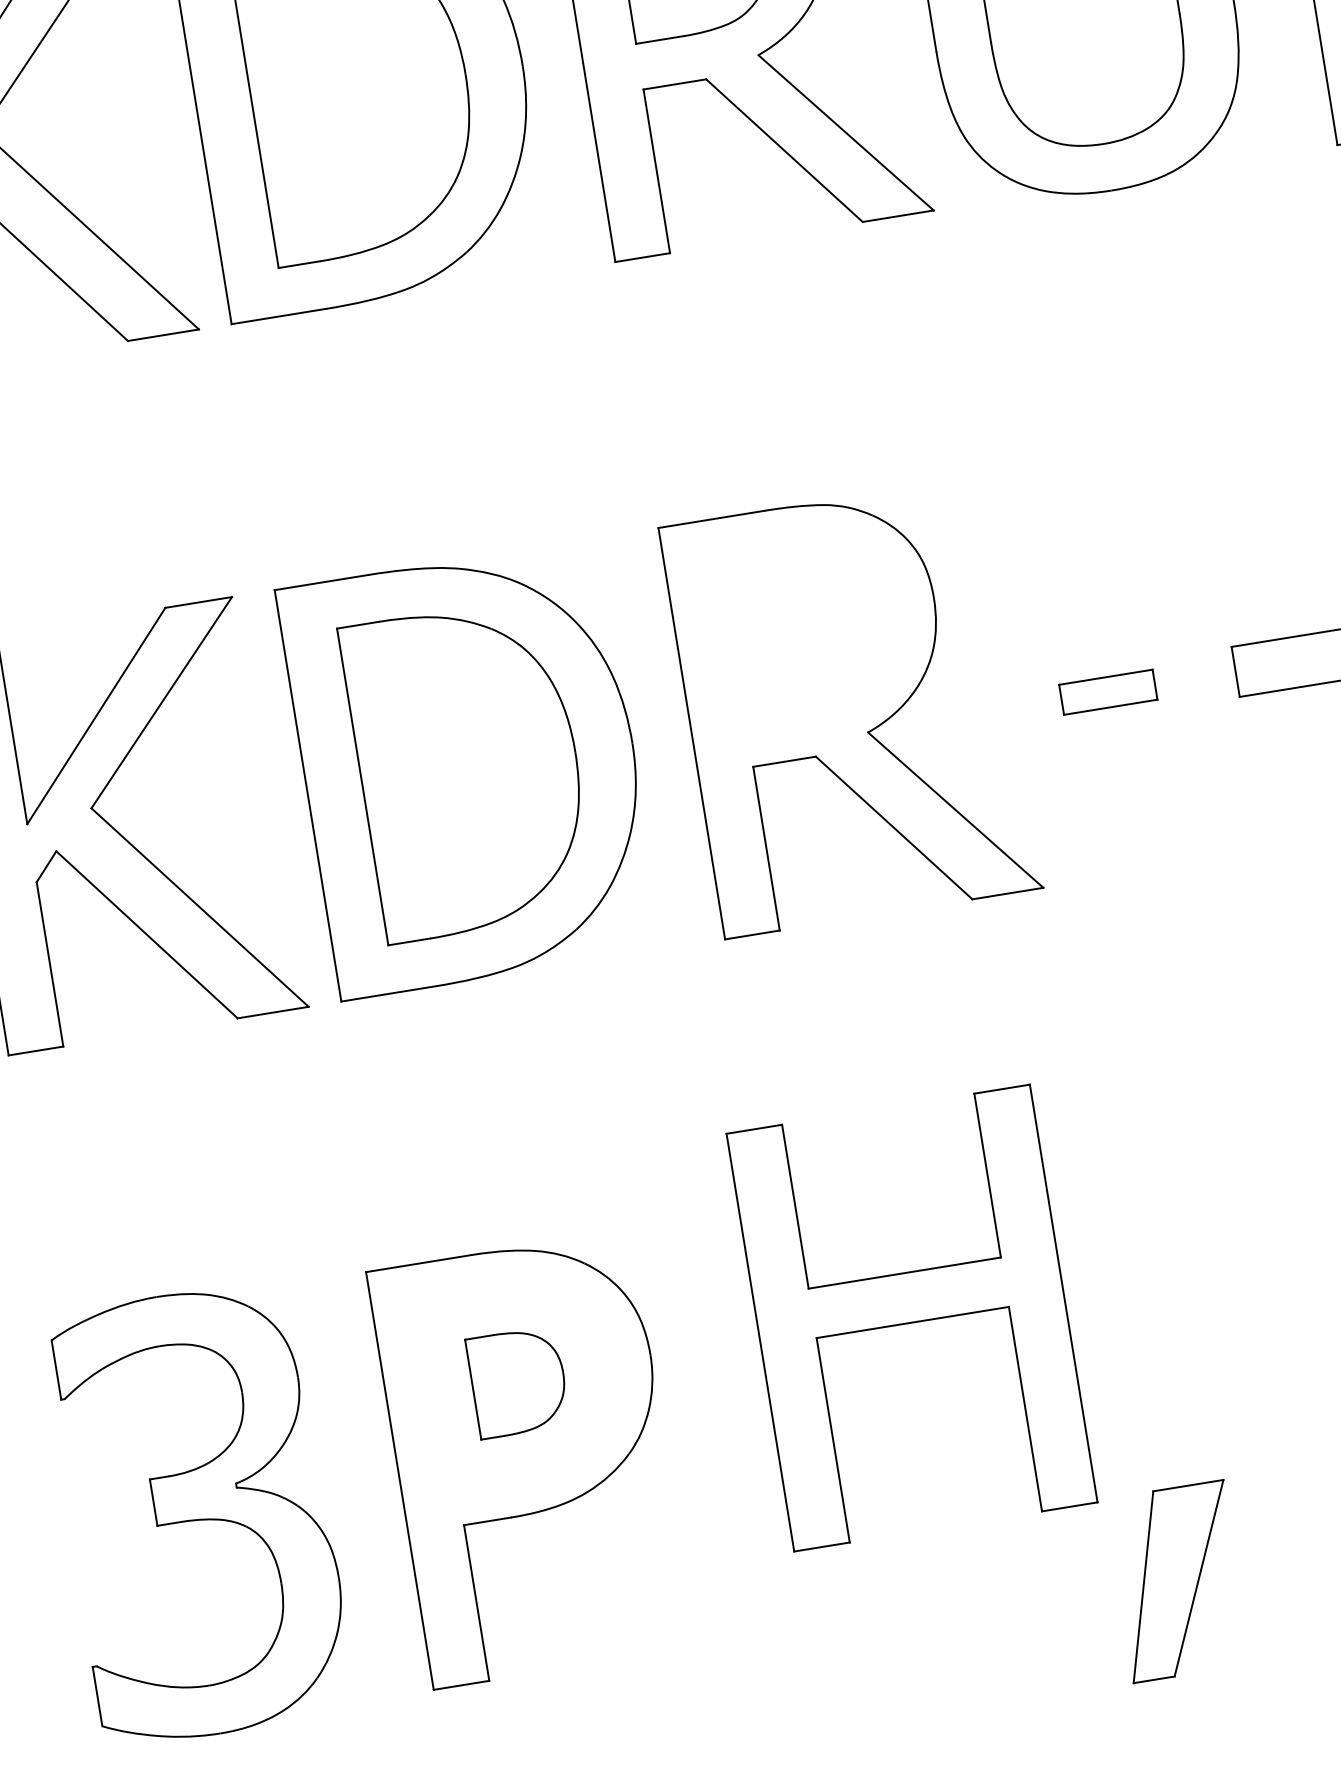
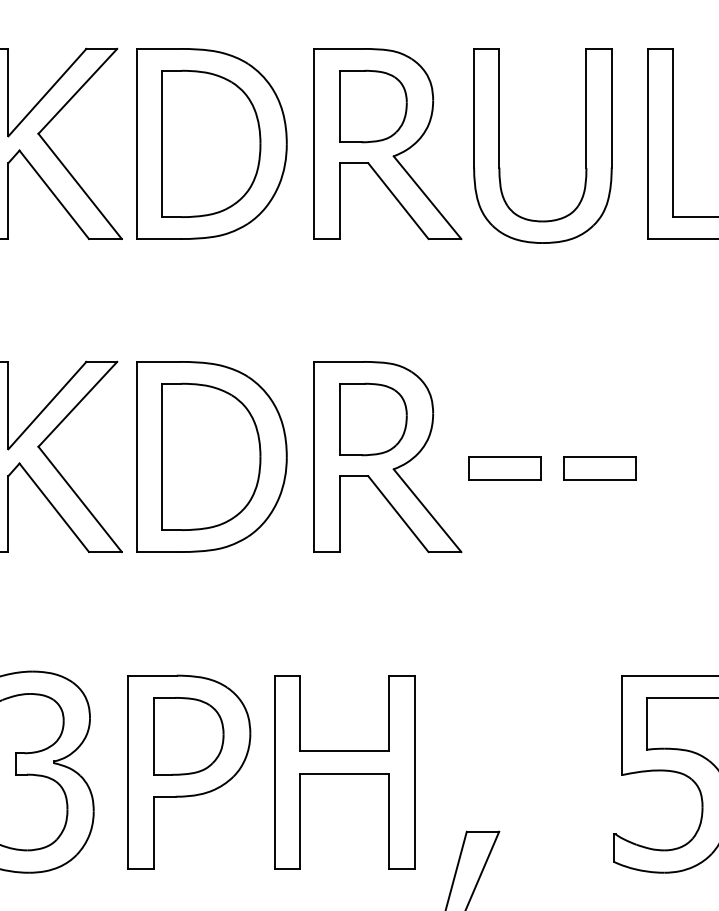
part: (806, 631) -> (373, 419), added
part: (1107, 691) -> (504, 468), size x1.67
part: (911, 1318) -> (344, 772), moved
part: (517, 1382) -> (188, 736), size x1.67

